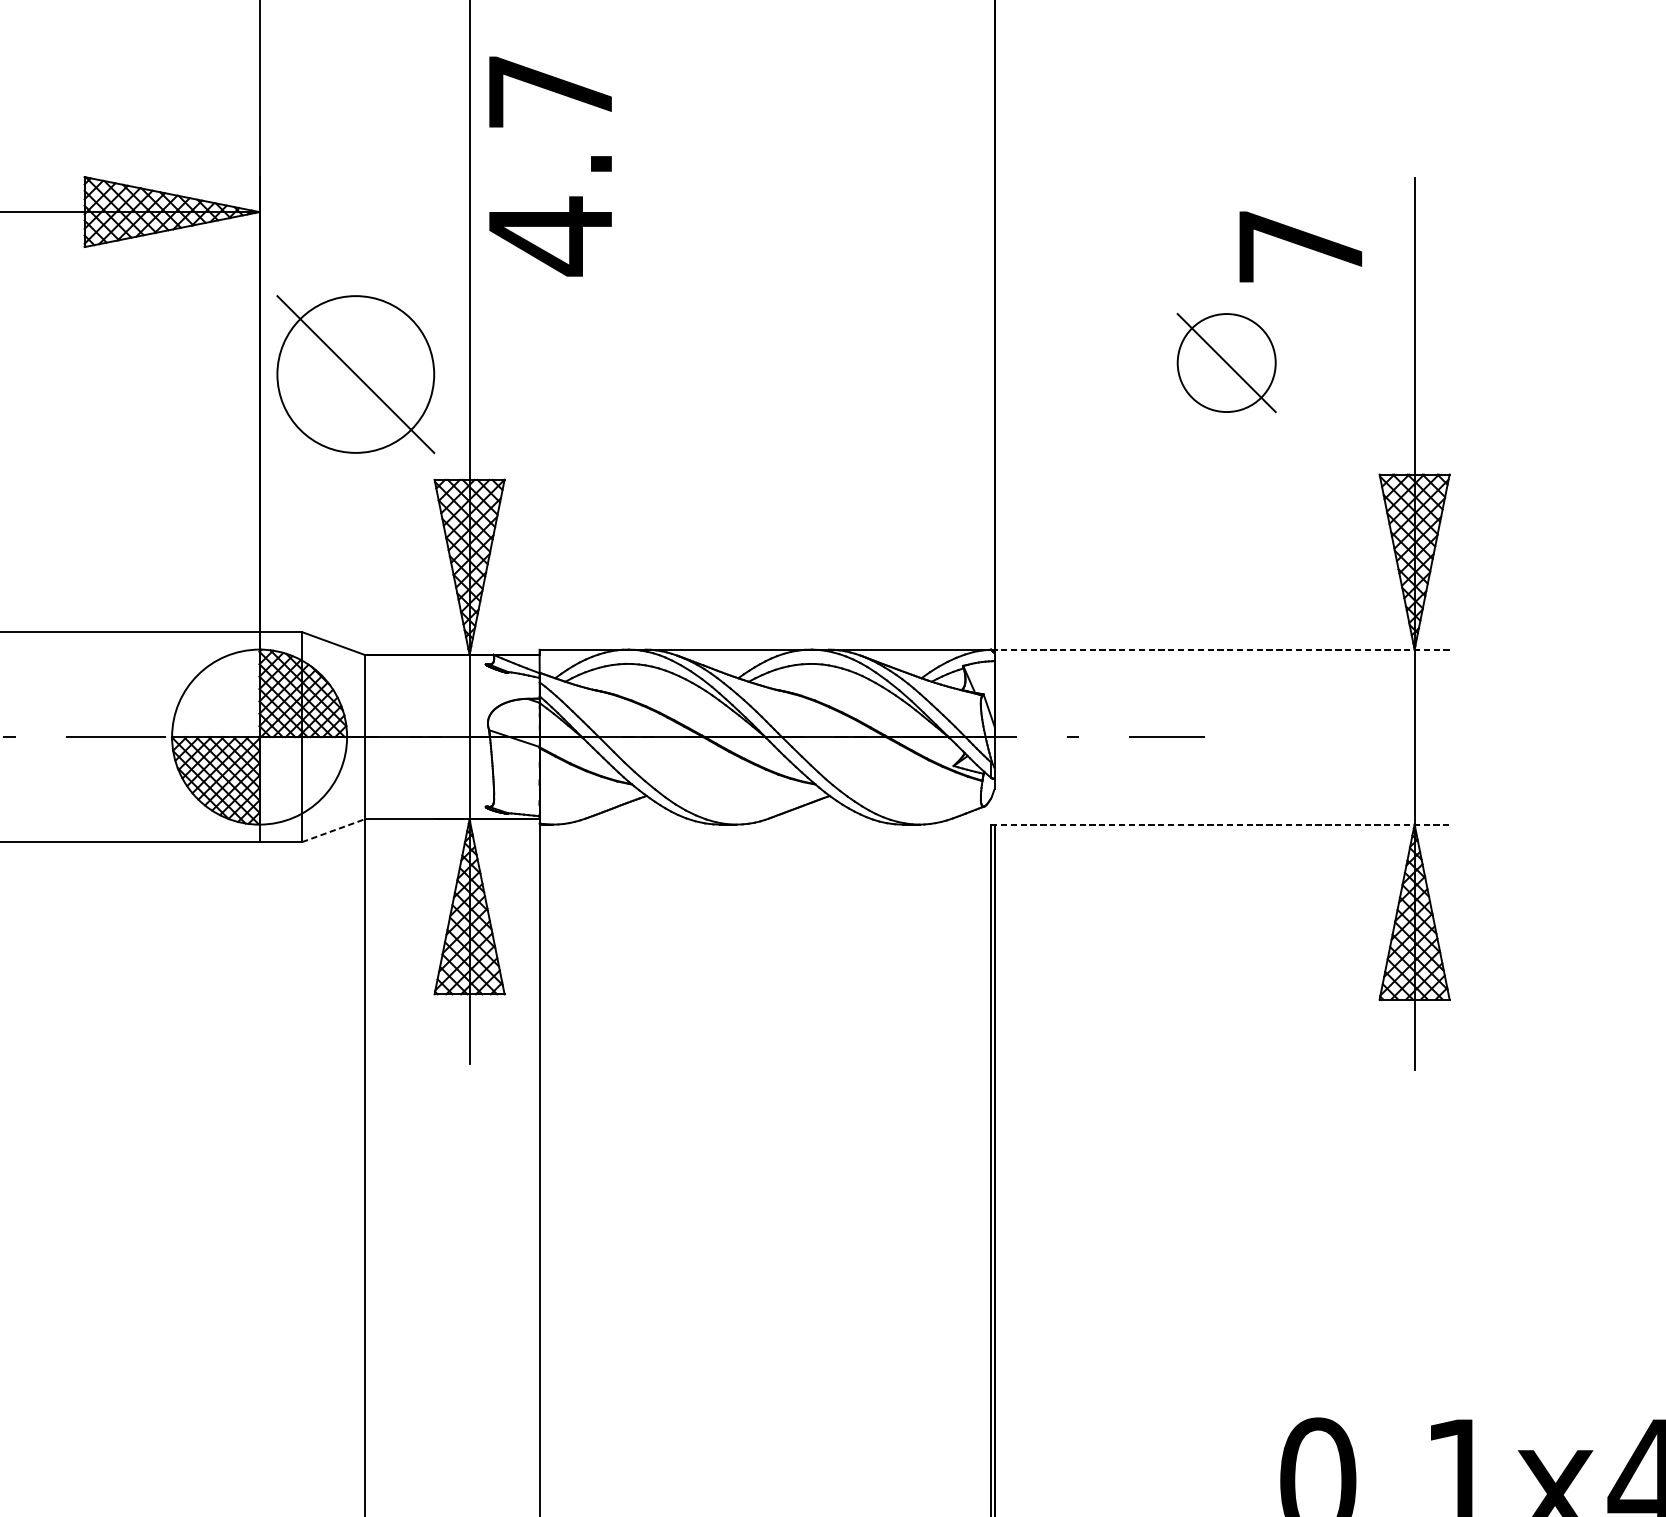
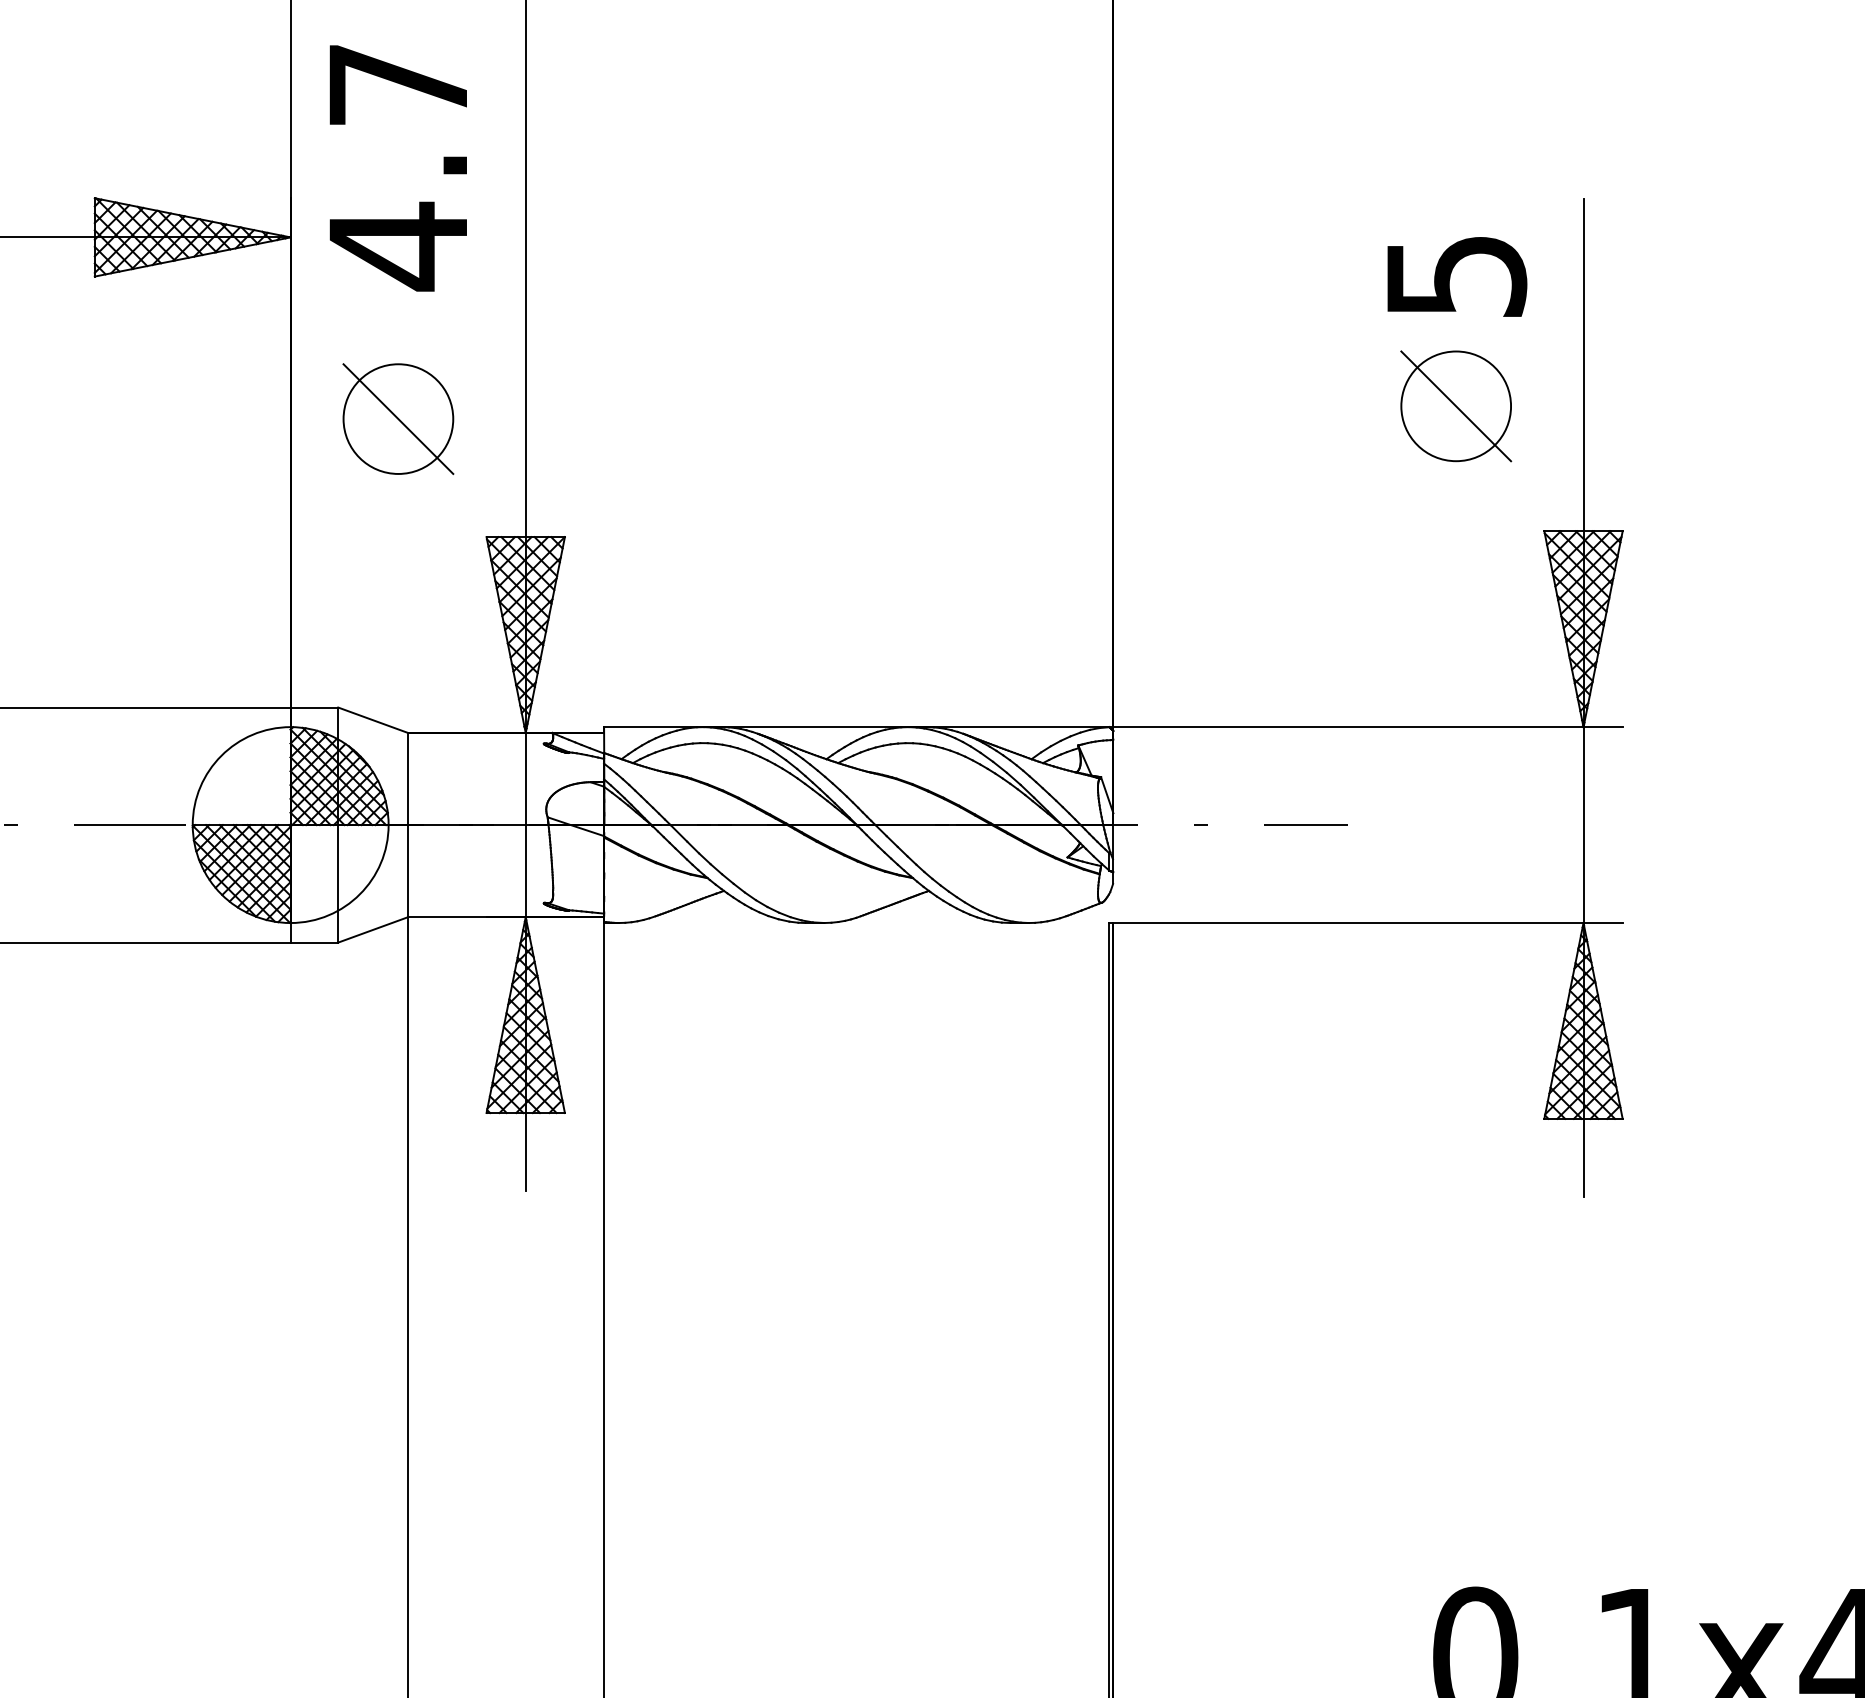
text: (549, 166) -> (397, 168), moved
text: (1302, 247) -> (1457, 276), 7 -> 5
part: (1226, 363) -> (1456, 406), moved
part: (355, 373) -> (398, 418), size x0.62
line: (1220, 649) -> (1366, 727), dashed -> solid
line: (1220, 825) -> (1366, 923), dashed -> solid
line: (333, 830) -> (373, 929), dashed -> solid

